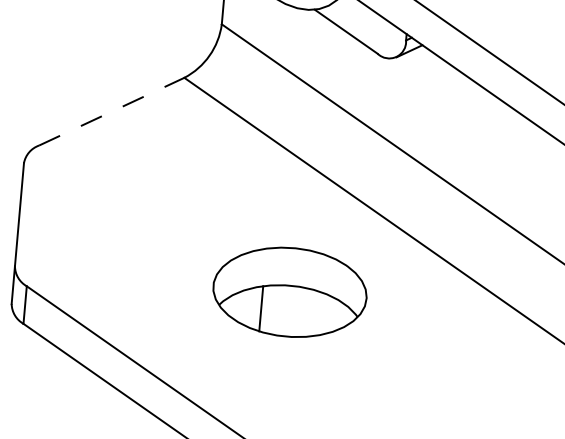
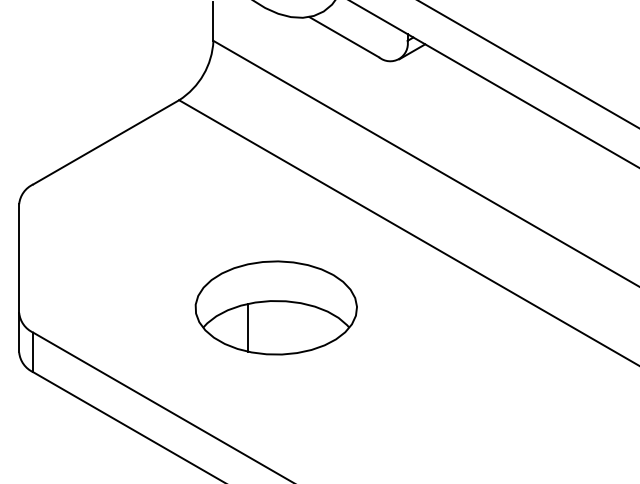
line: (111, 111) -> (106, 142), dashed -> solid
part: (289, 291) -> (275, 307), moved

